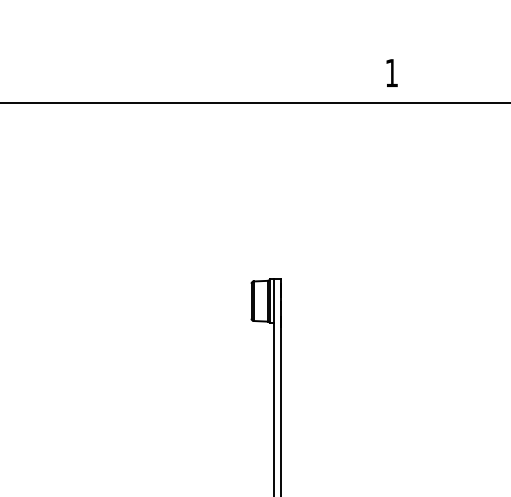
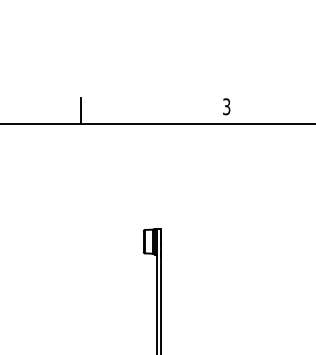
text: (391, 72) -> (226, 106), 1 -> 3
line: (144, 81) -> (80, 111), added

